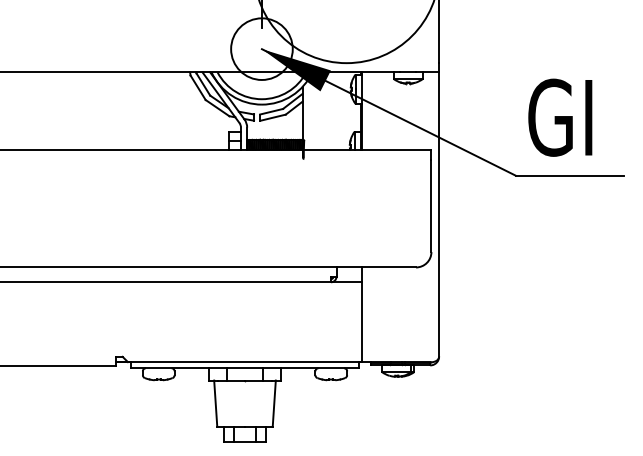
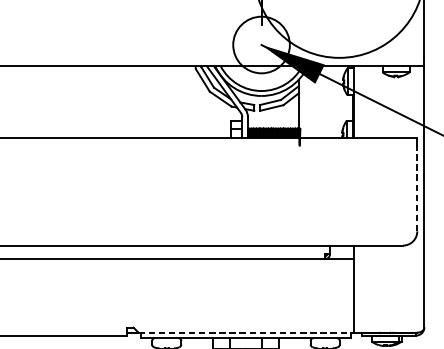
line: (431, 205) -> (417, 188), solid -> dashed
line: (245, 362) -> (246, 332), solid -> dashed

